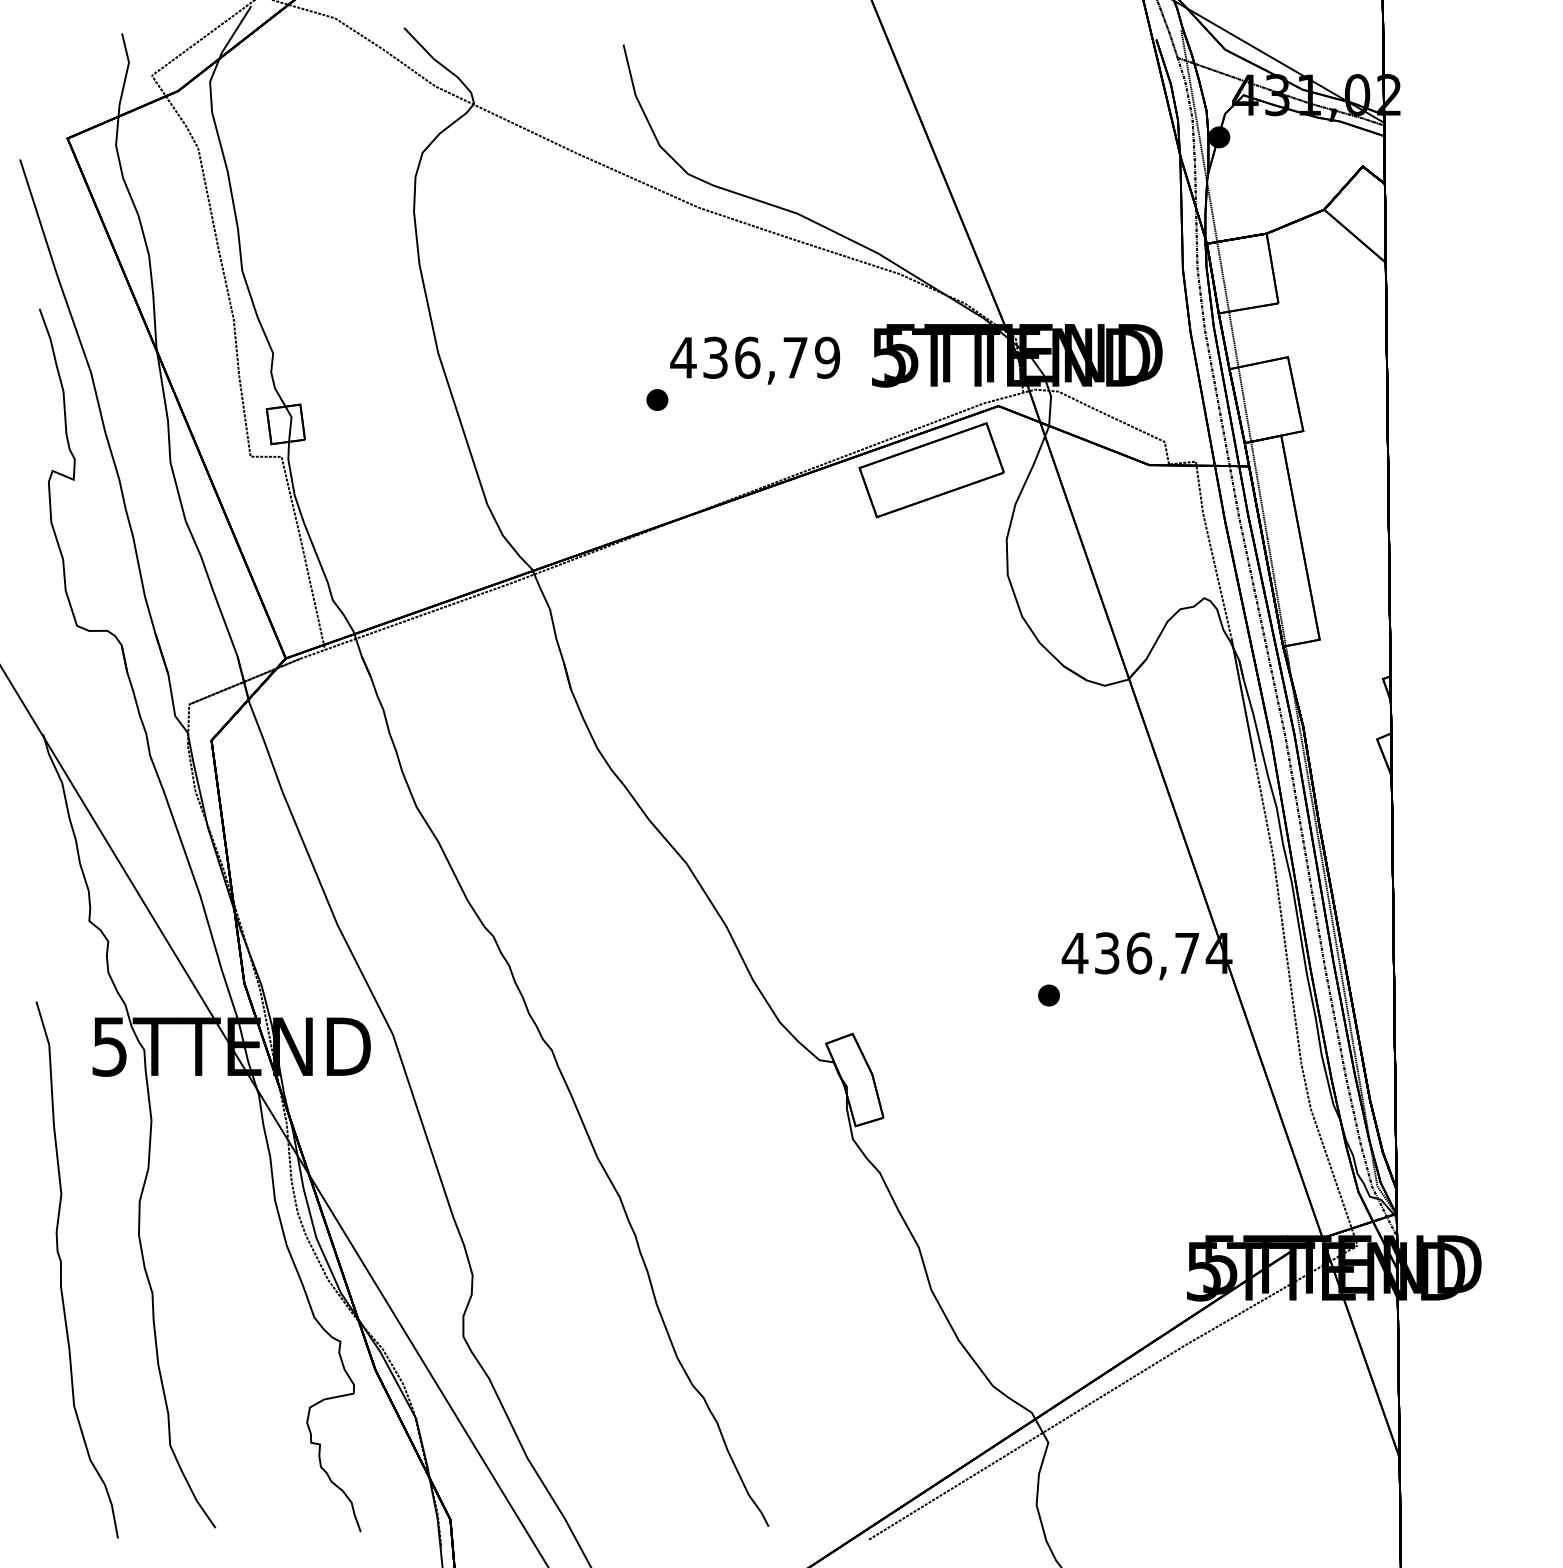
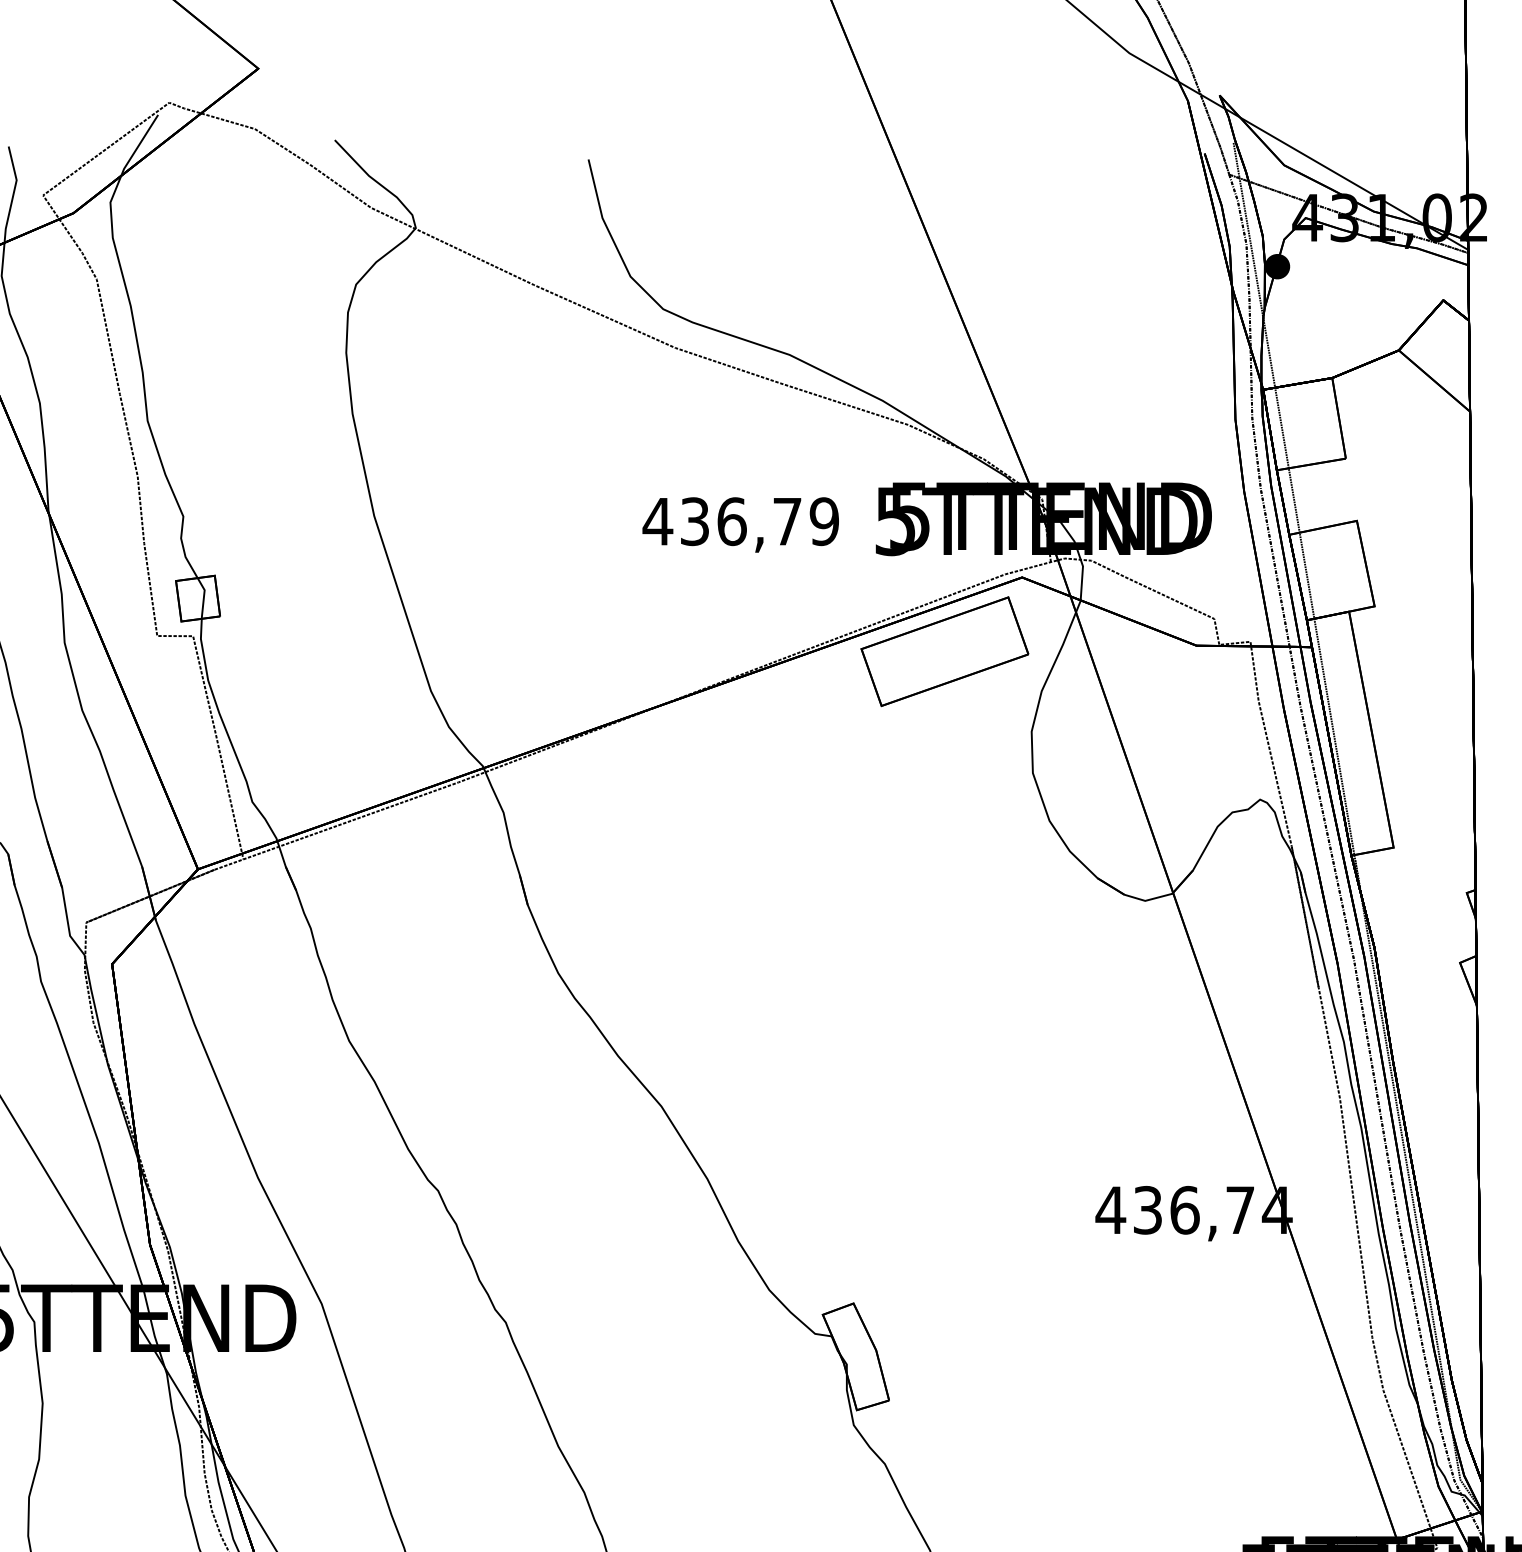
part: (657, 399) -> (627, 569), removed
part: (1048, 995) -> (1079, 1259), removed

